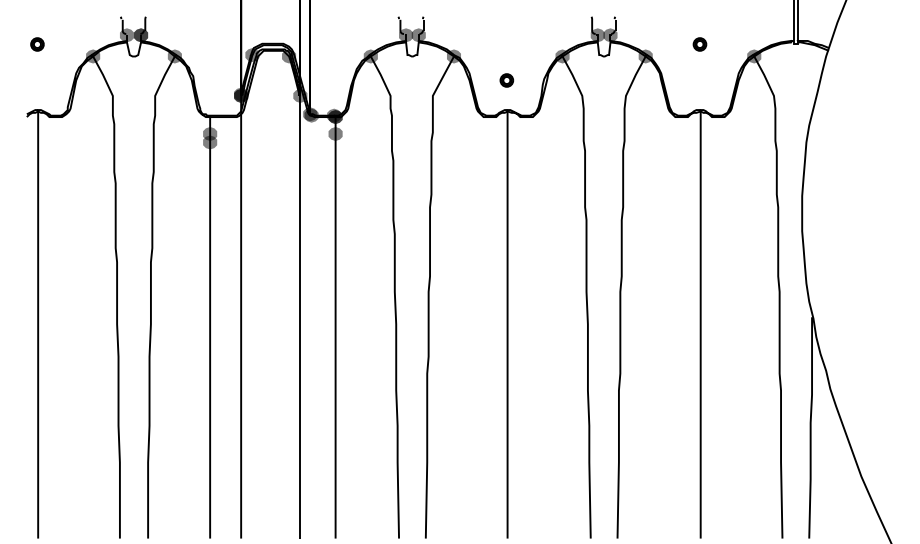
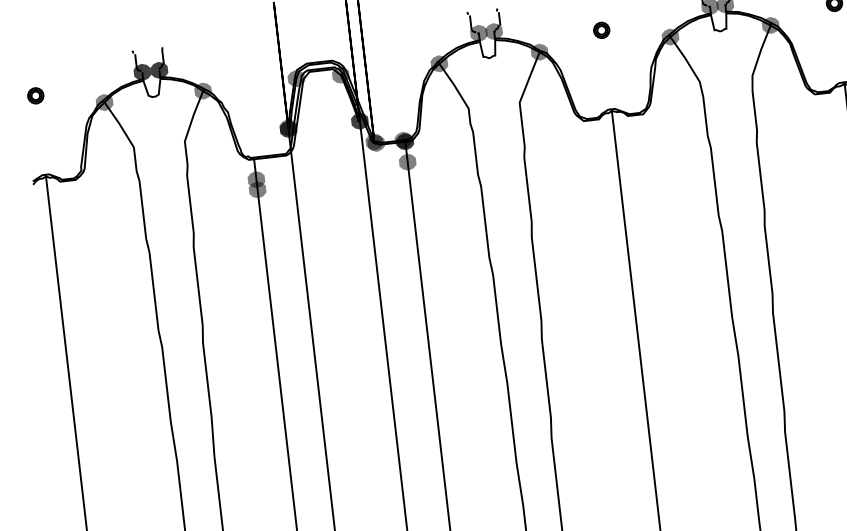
fill: (126, 35) -> (141, 72), added
part: (506, 80) -> (601, 30), moved
fill: (300, 95) -> (360, 120), added

